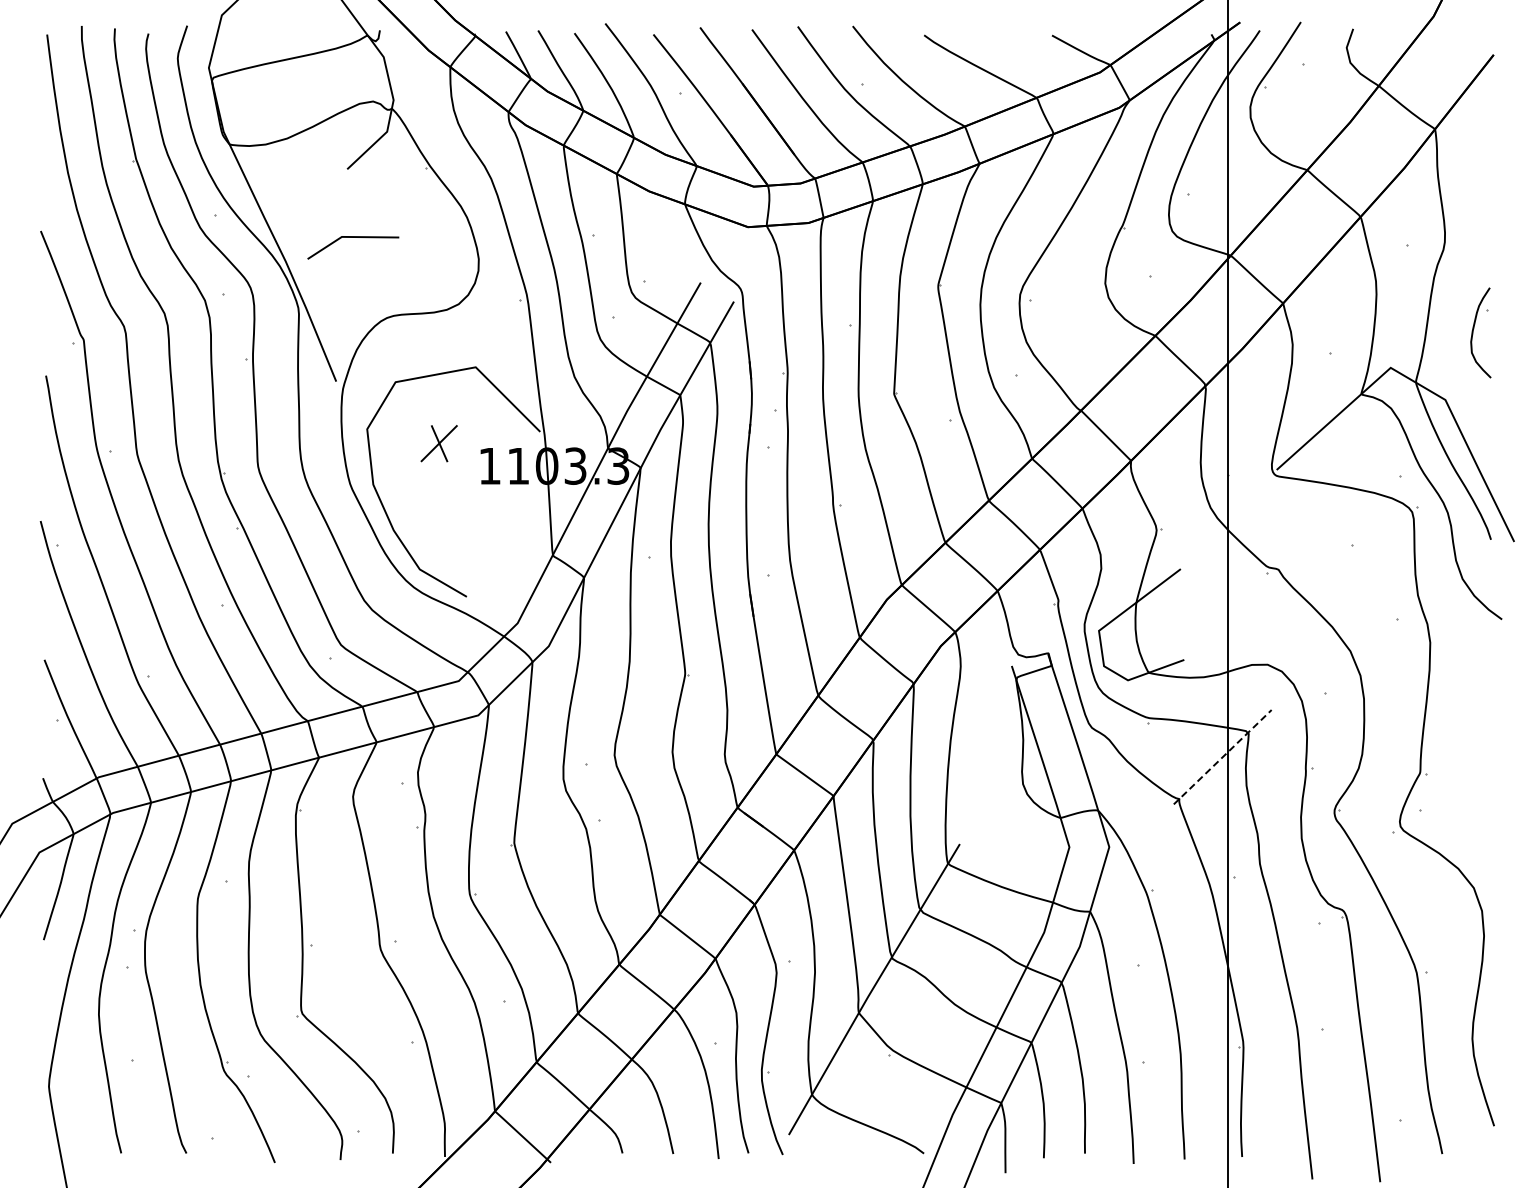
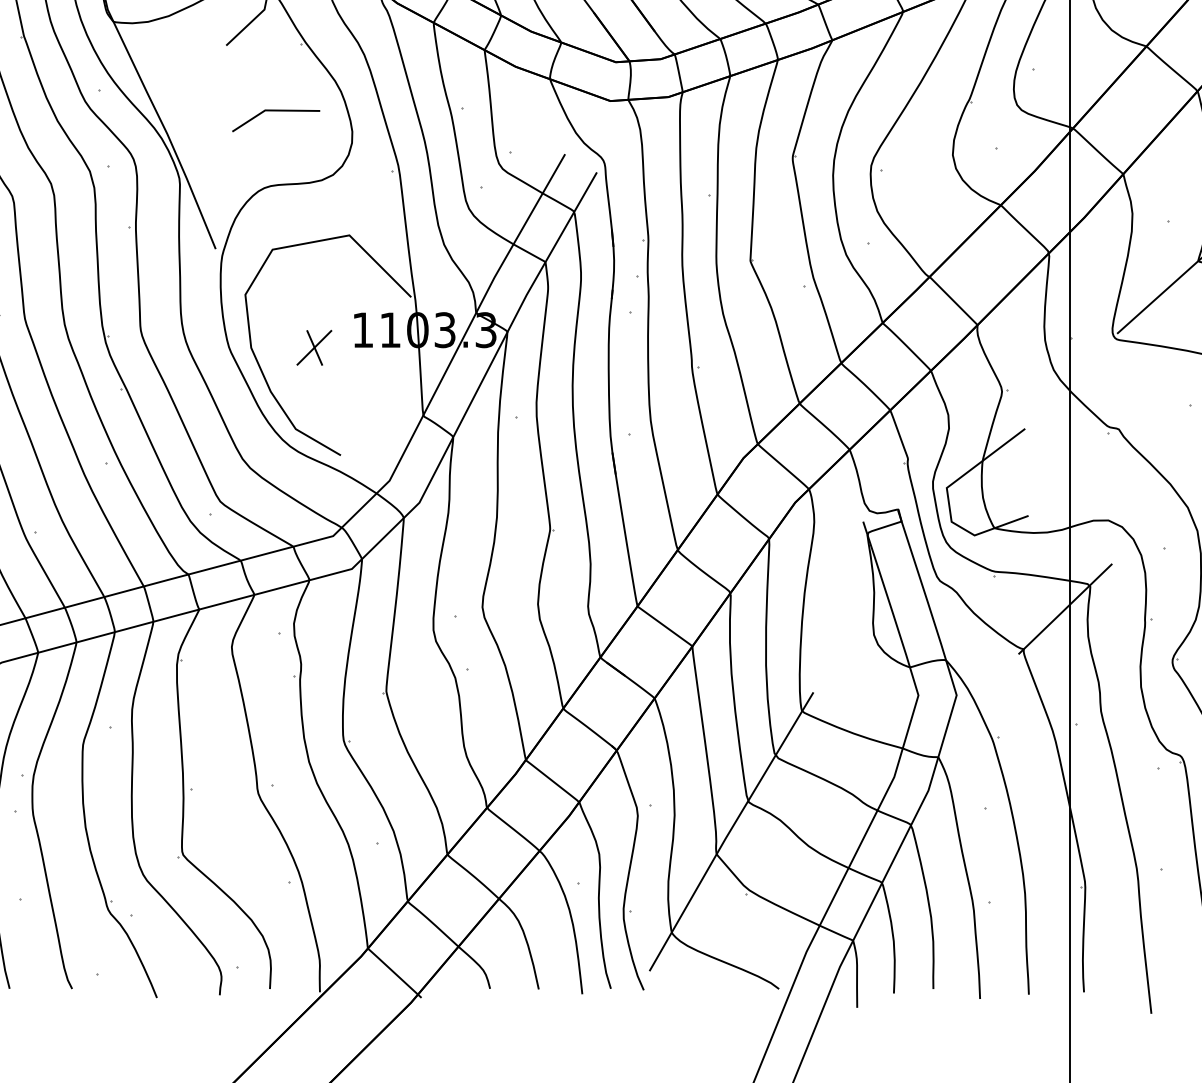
line: (353, 237) -> (276, 110), moved
part: (438, 443) -> (313, 347), moved
line: (1222, 757) -> (1065, 609), dashed -> solid

